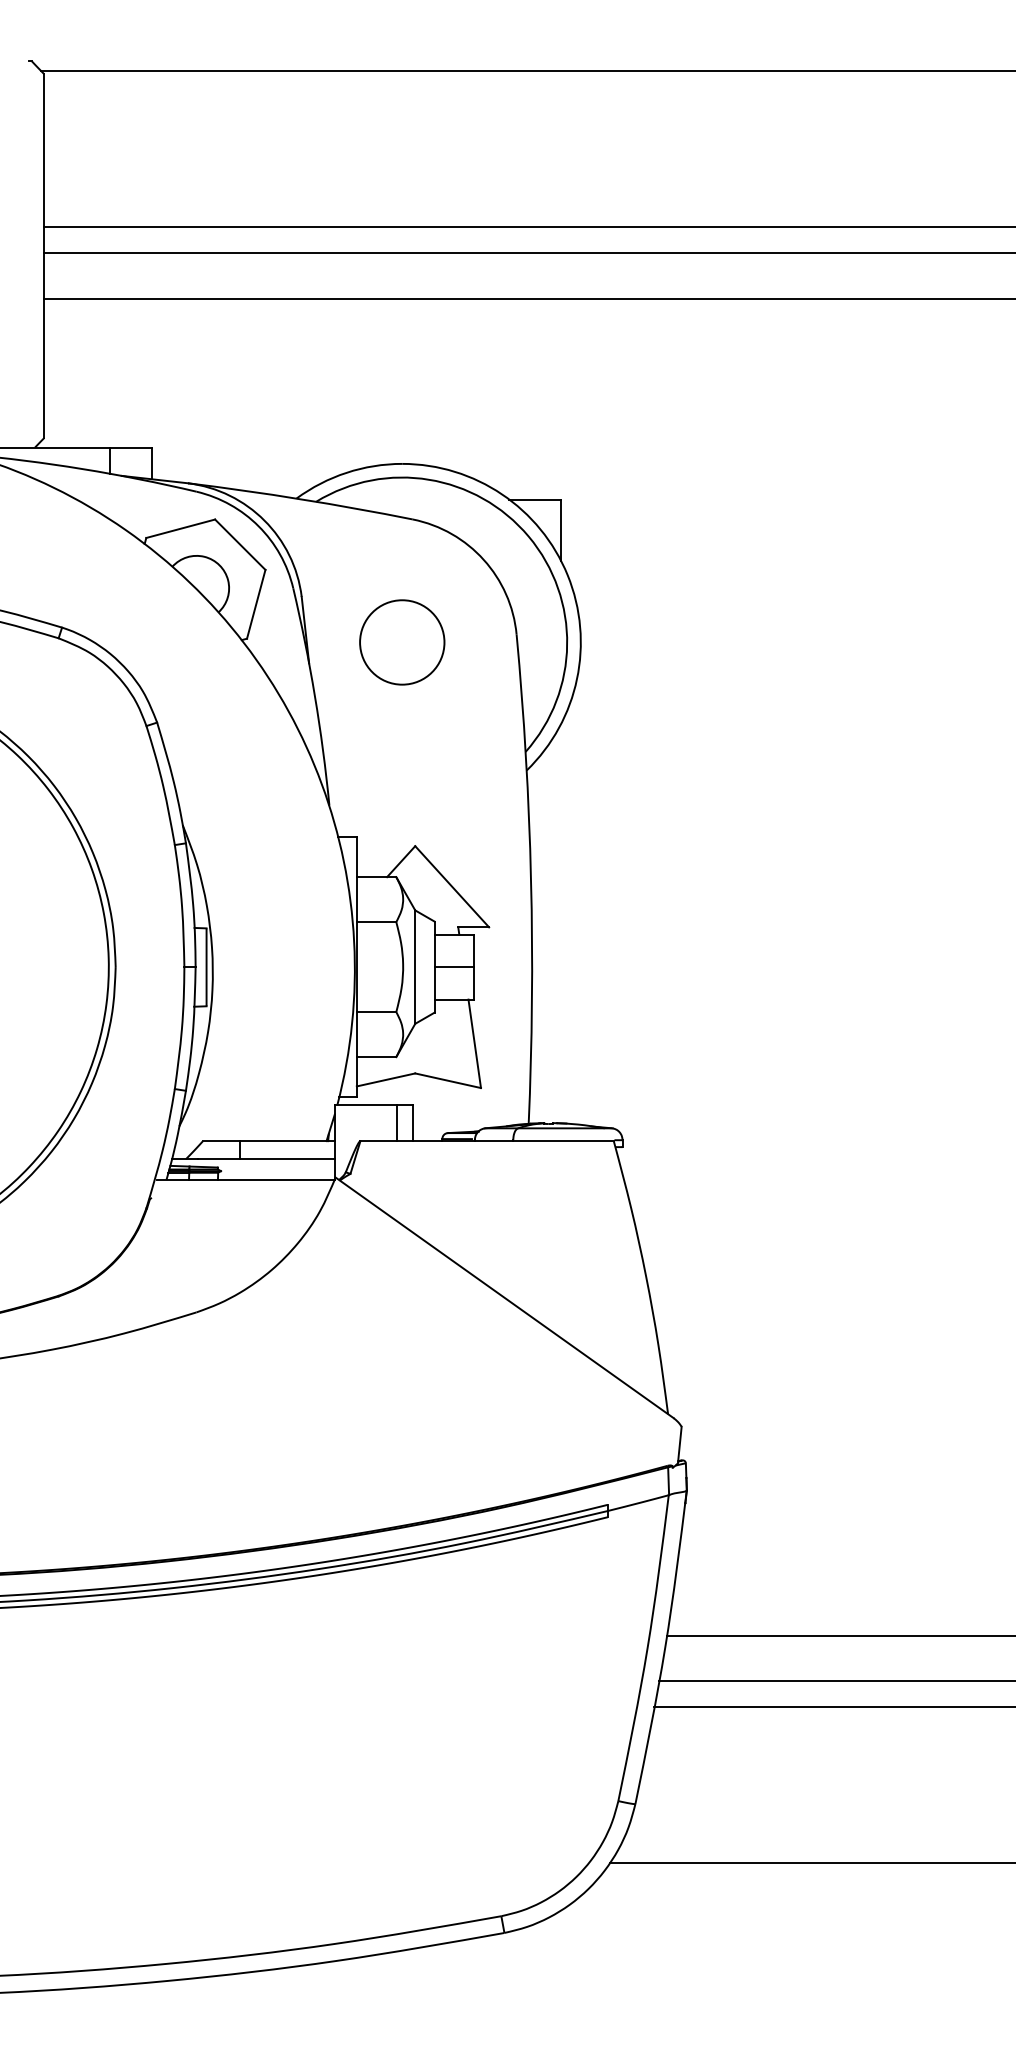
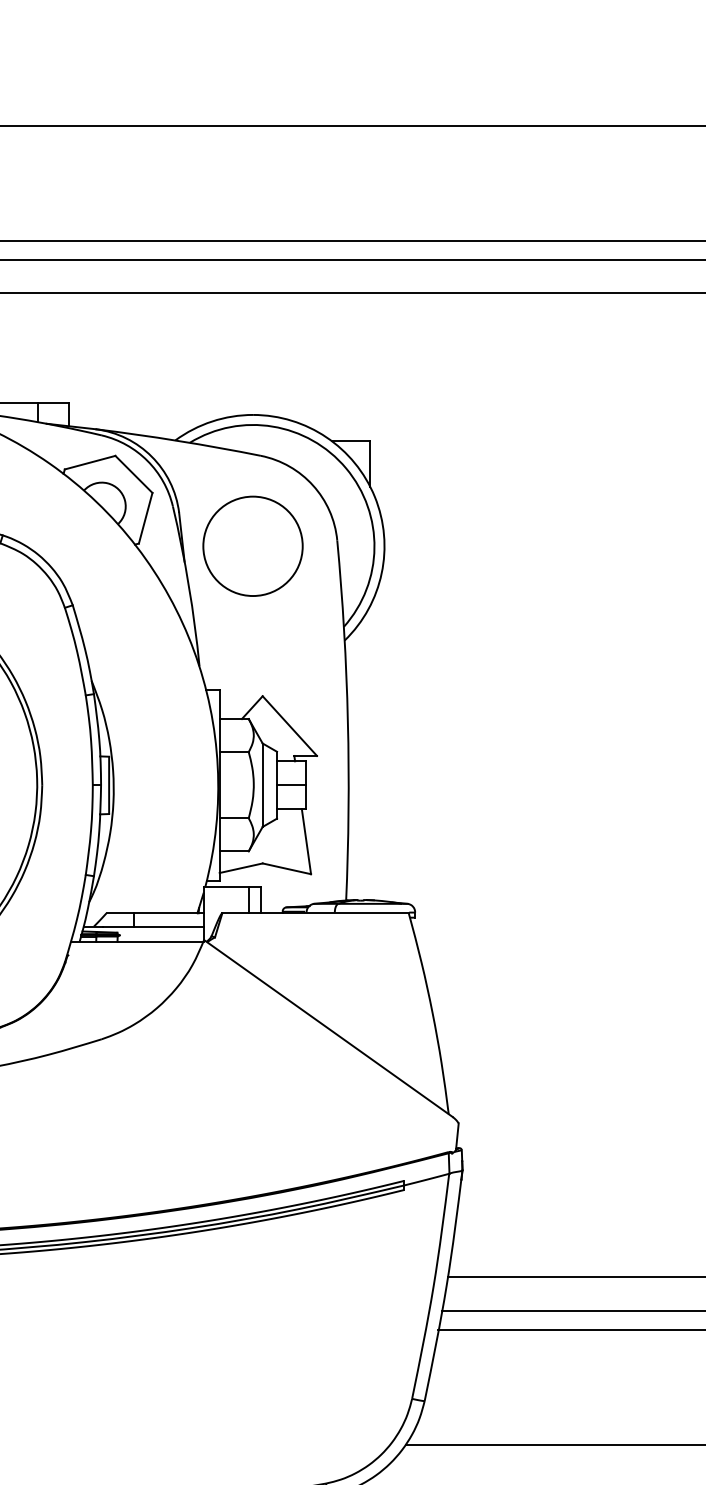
circle: (402, 642) -> (253, 546), size x1.6

